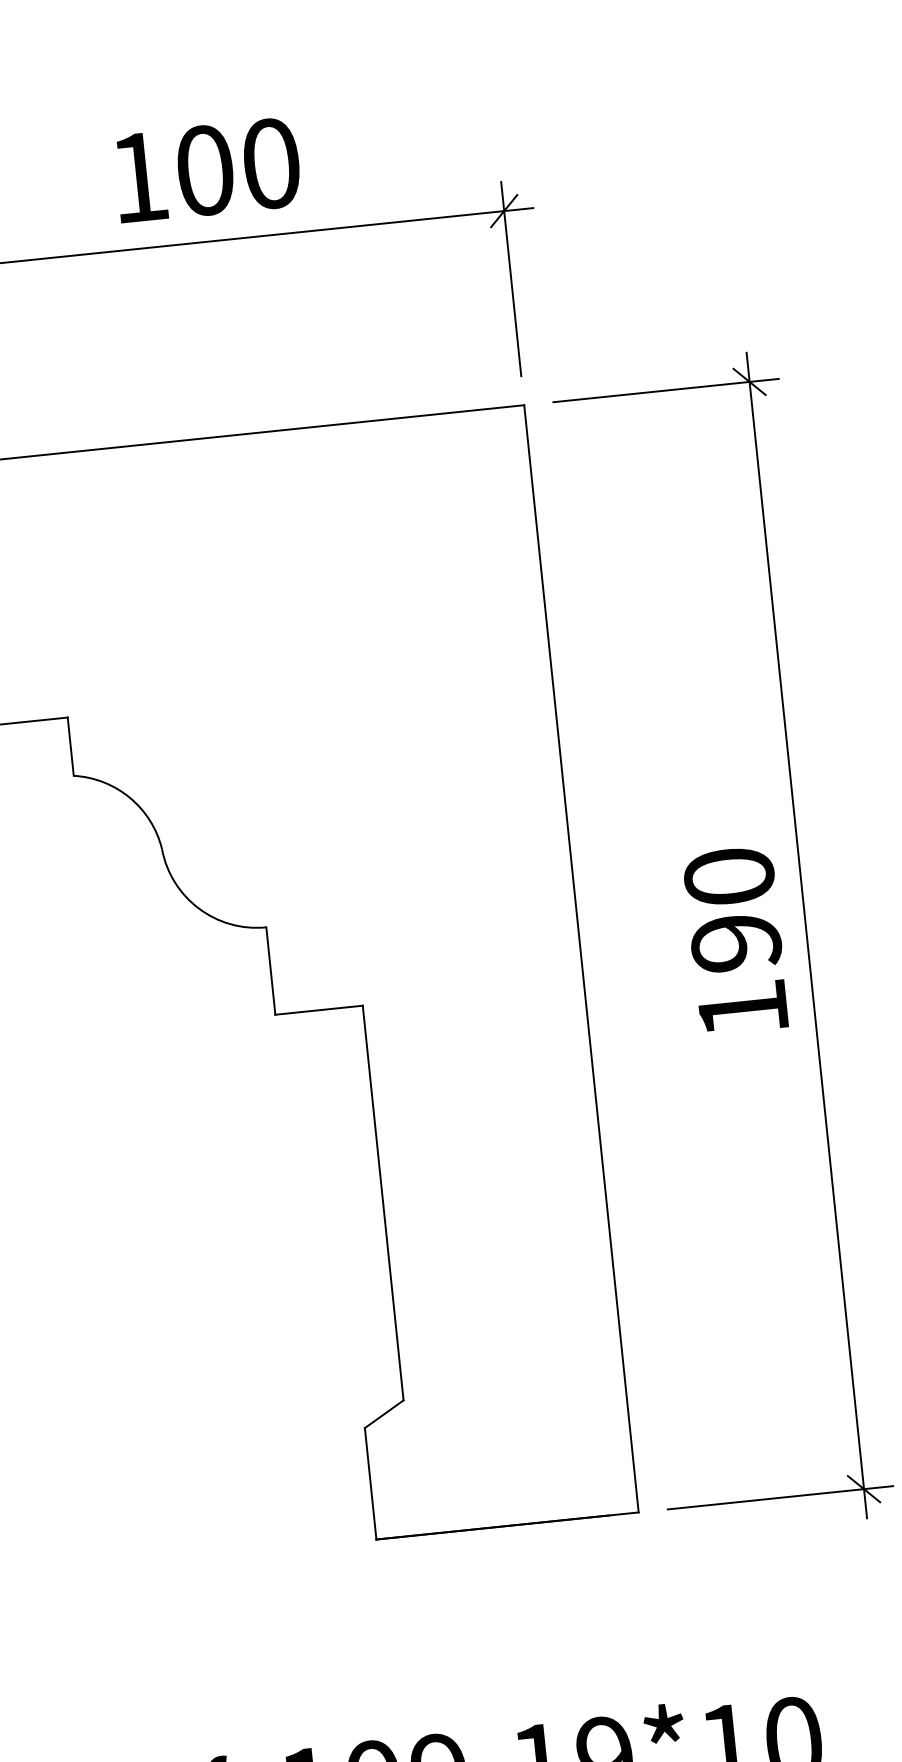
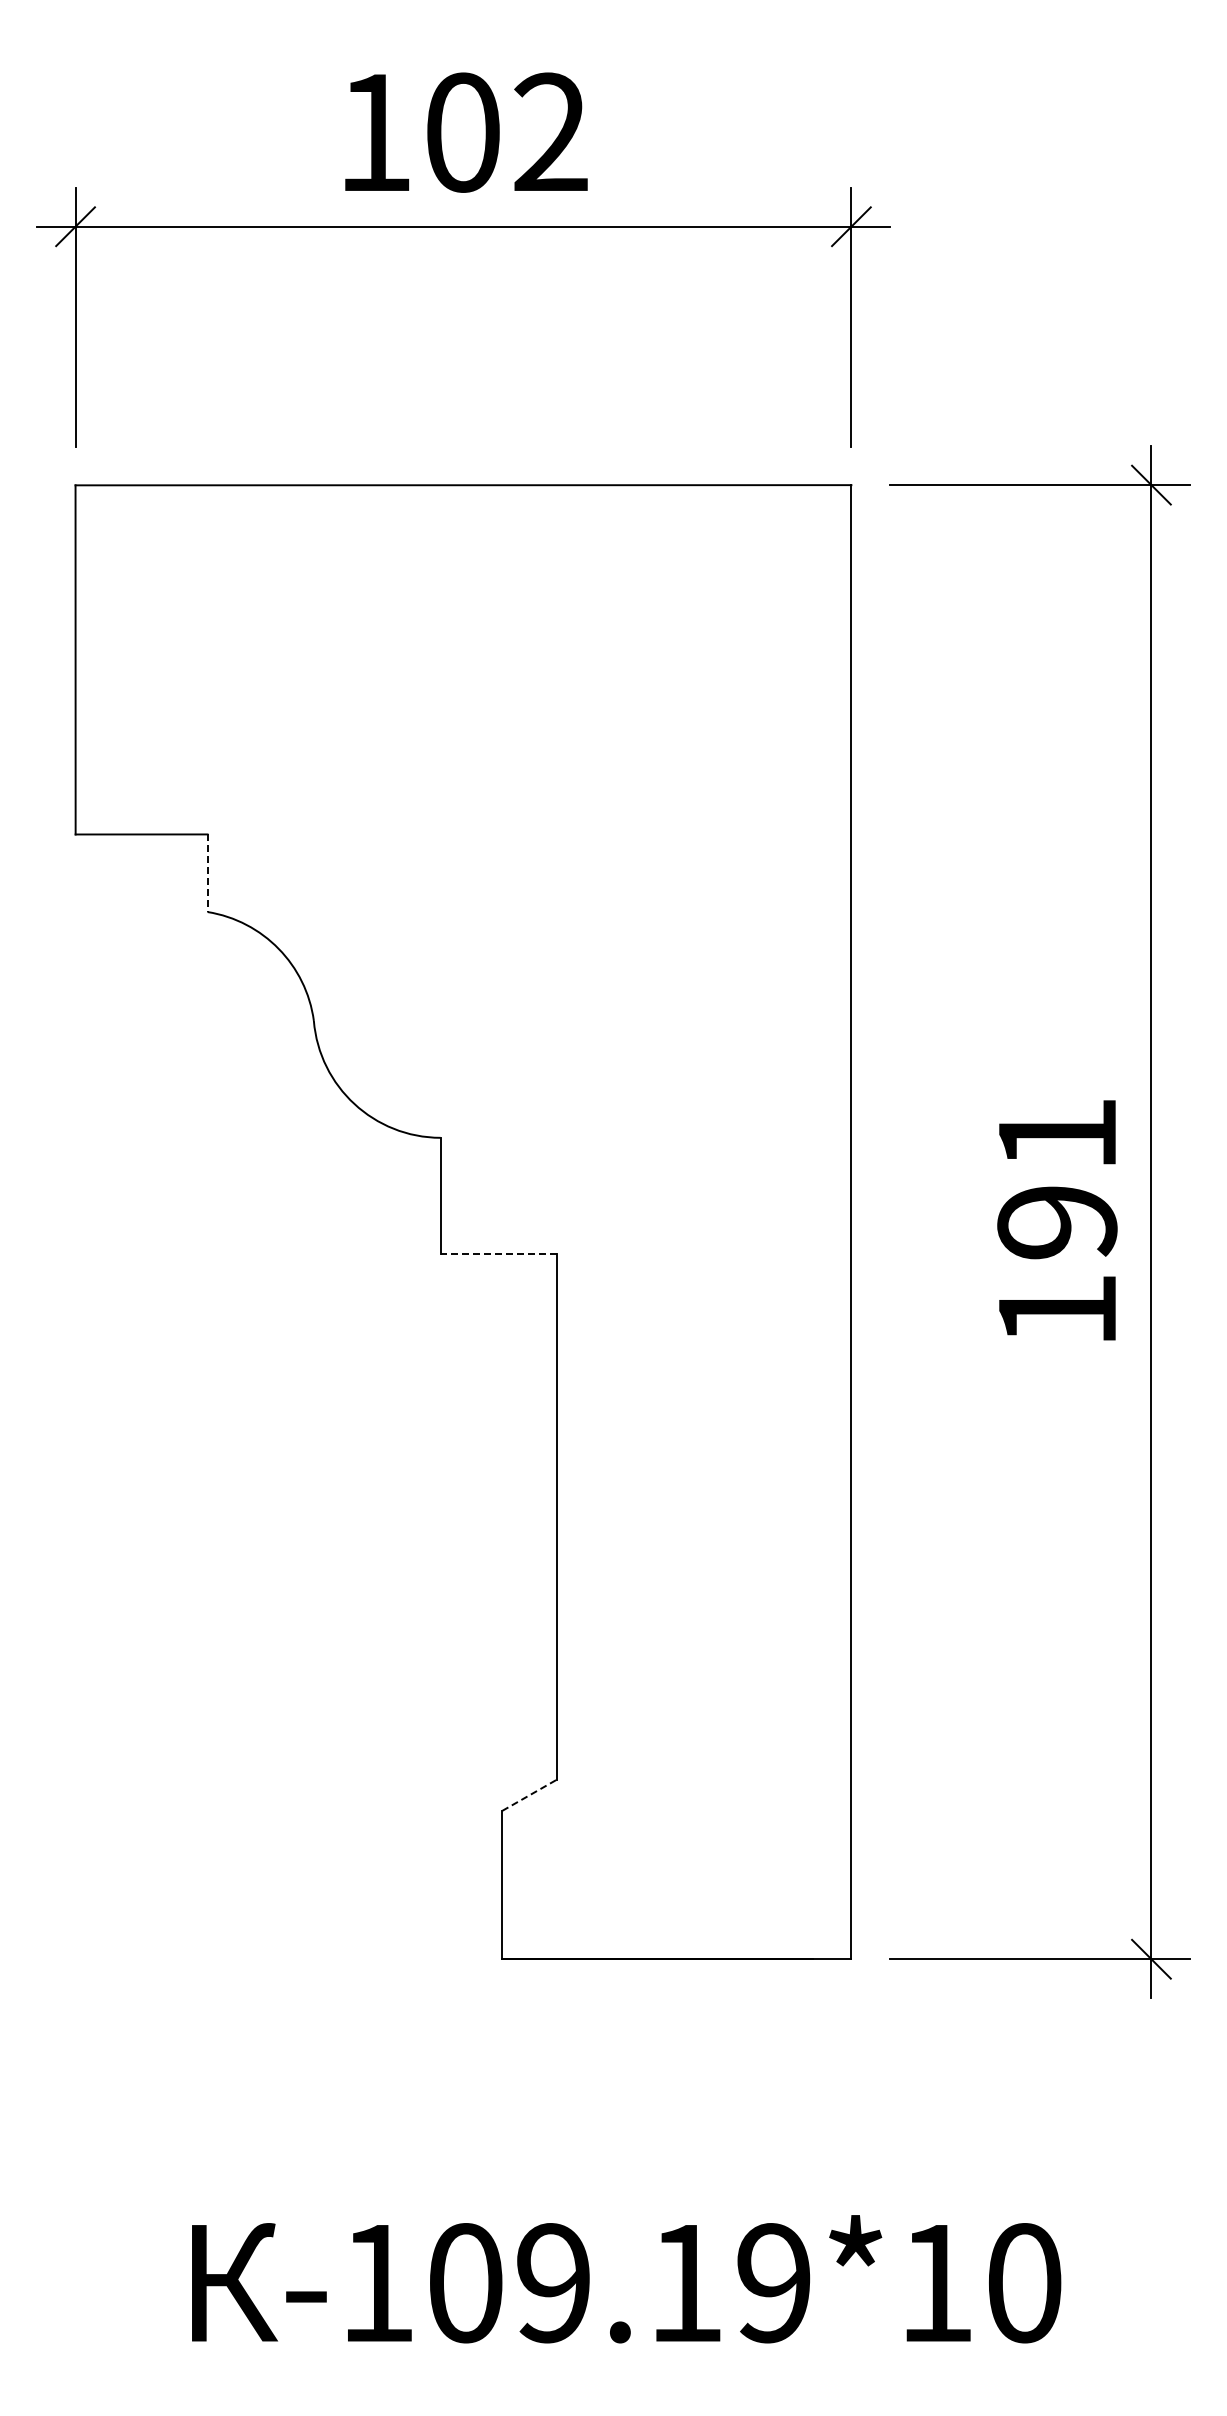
text: (270, 163) -> (550, 132), 100 -> 102
line: (70, 746) -> (207, 873), solid -> dashed
text: (729, 876) -> (1057, 1133), 190 -> 191
line: (318, 1010) -> (498, 1254), solid -> dashed
line: (384, 1414) -> (530, 1795), solid -> dashed

